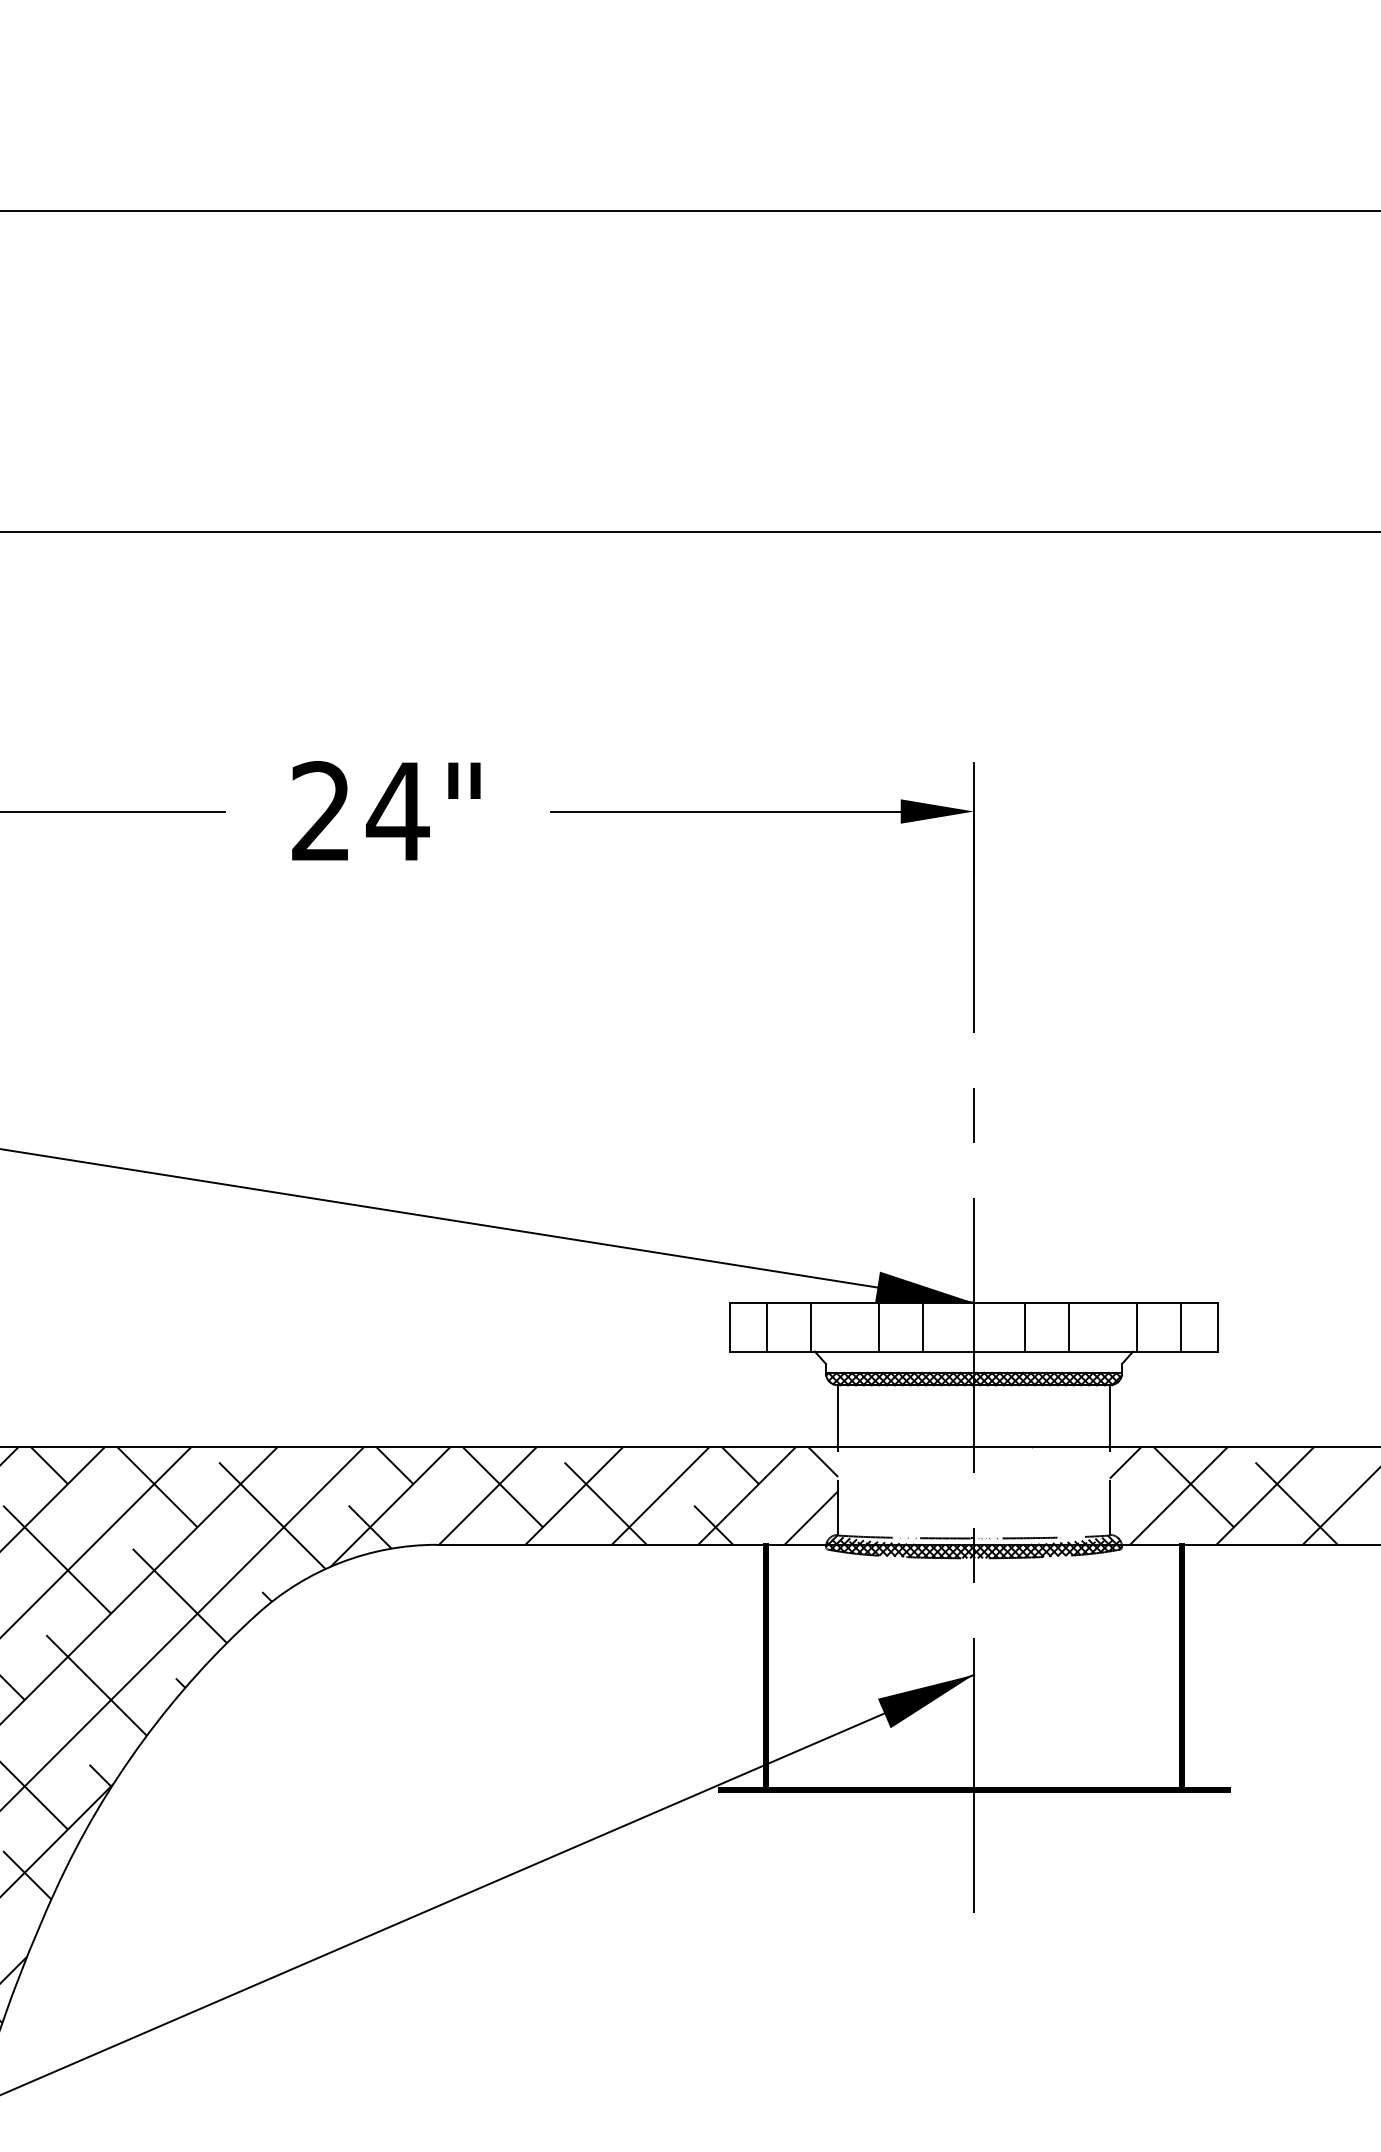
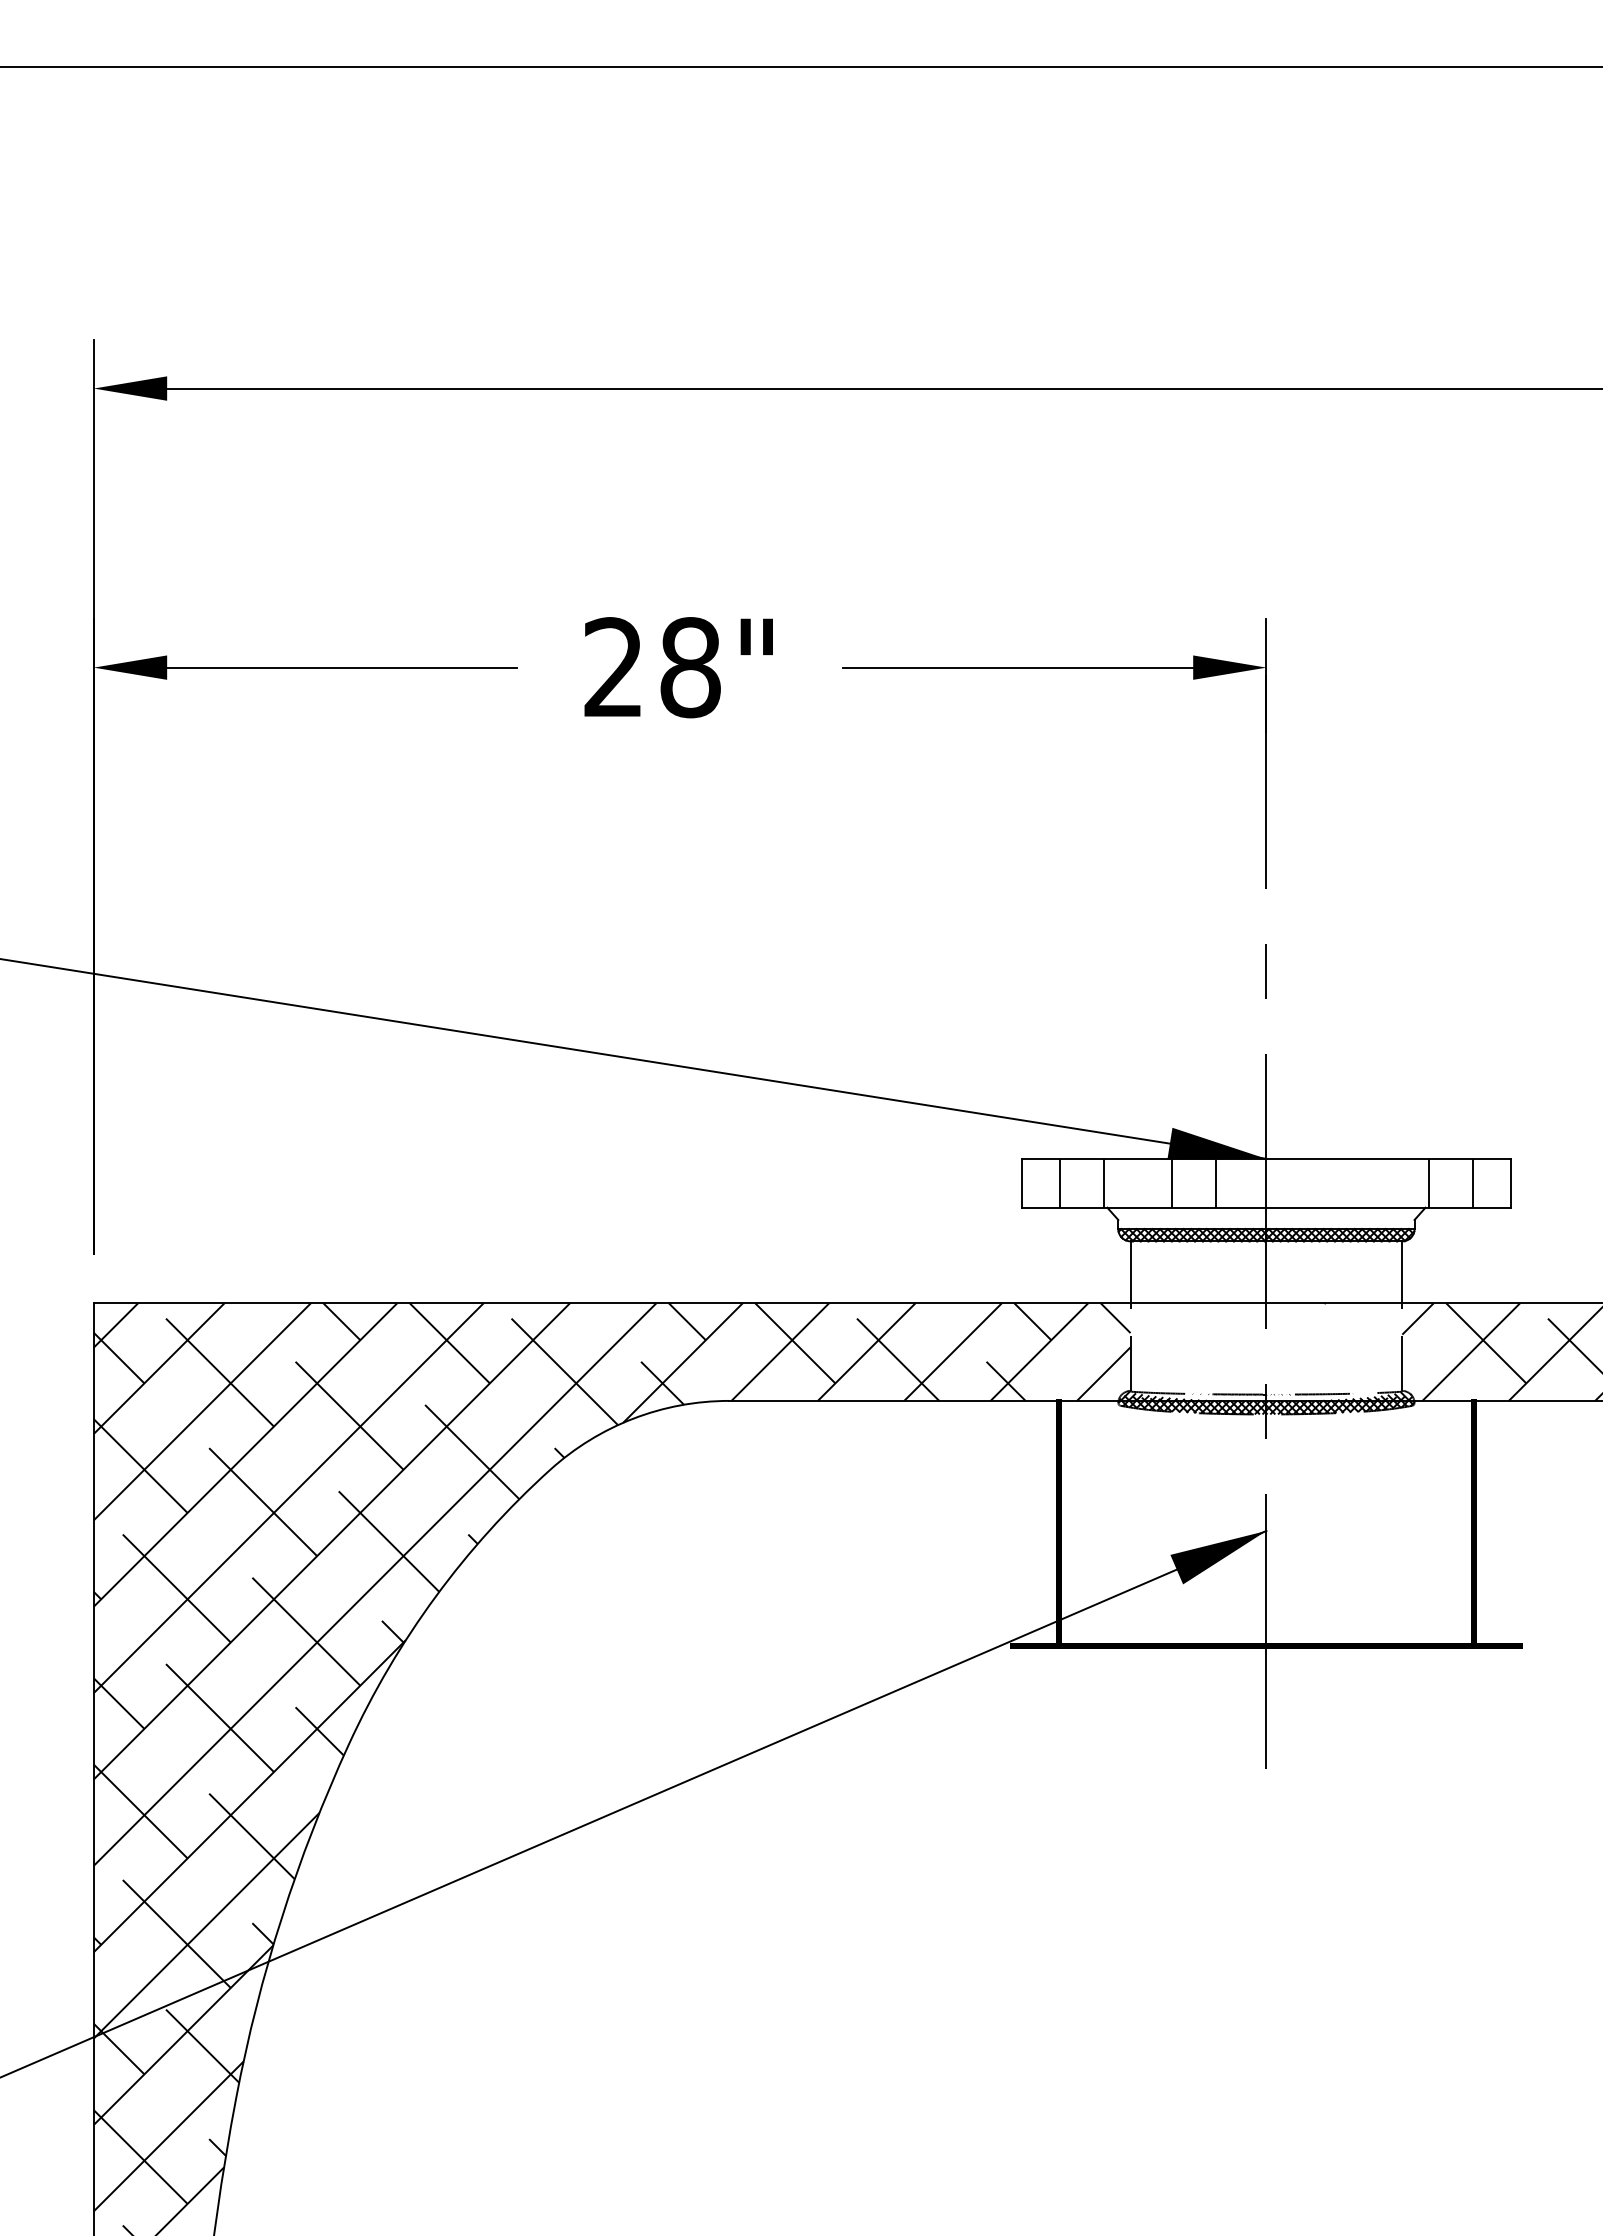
text: (398, 811) -> (690, 667), 24" -> 28"
line: (1025, 1326) -> (1317, 1182), removed
line: (1069, 1326) -> (1361, 1182), removed

